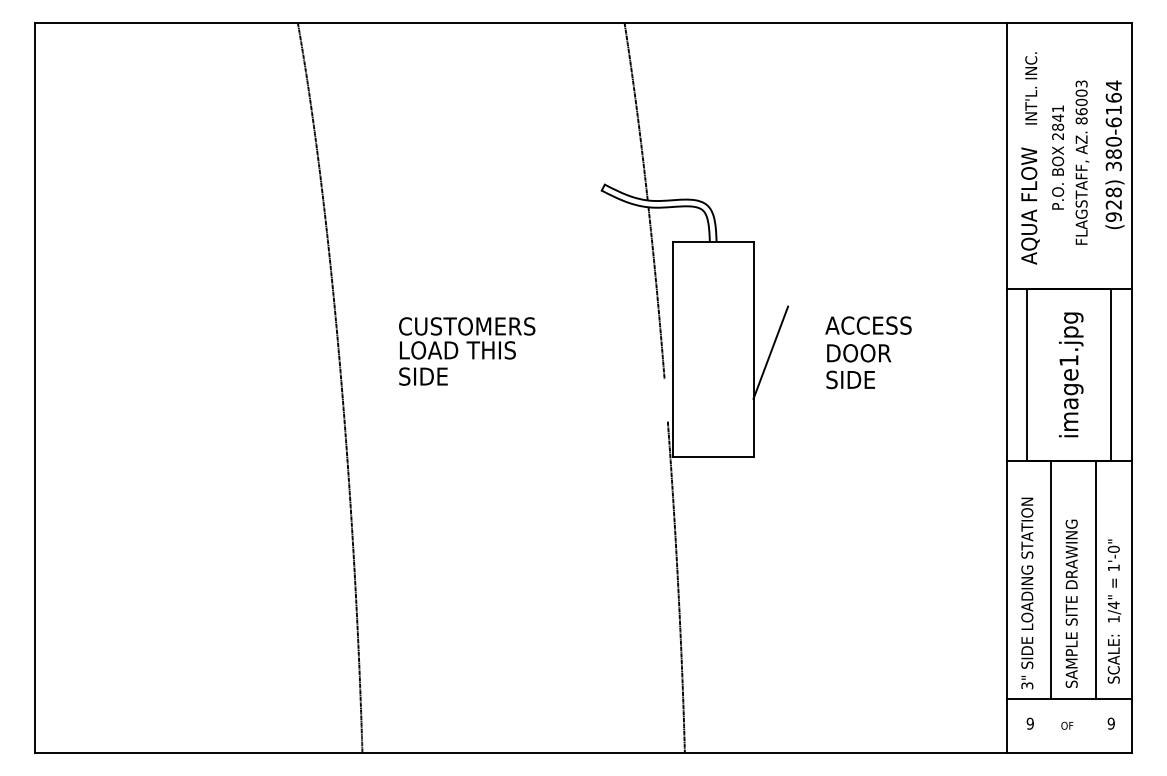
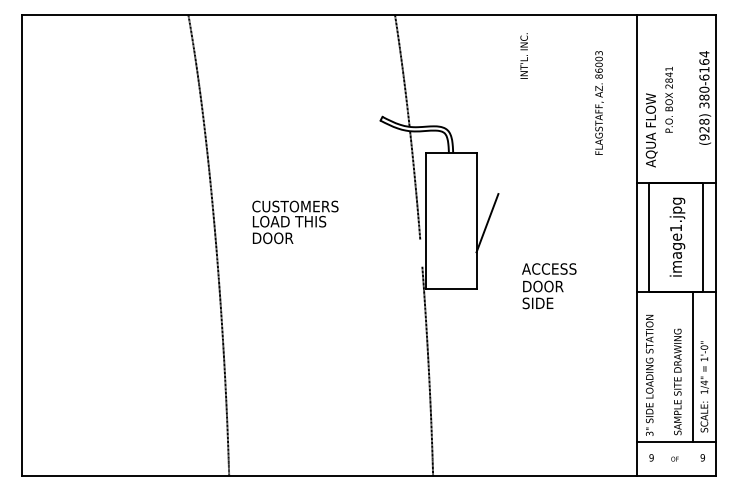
text: (1030, 87) -> (523, 55), moved
text: (1082, 161) -> (599, 102), moved
text: (868, 353) -> (549, 286), moved
text: (430, 376) -> (272, 238), SIDE -> DOOR
line: (1050, 579) -> (664, 366), removed

